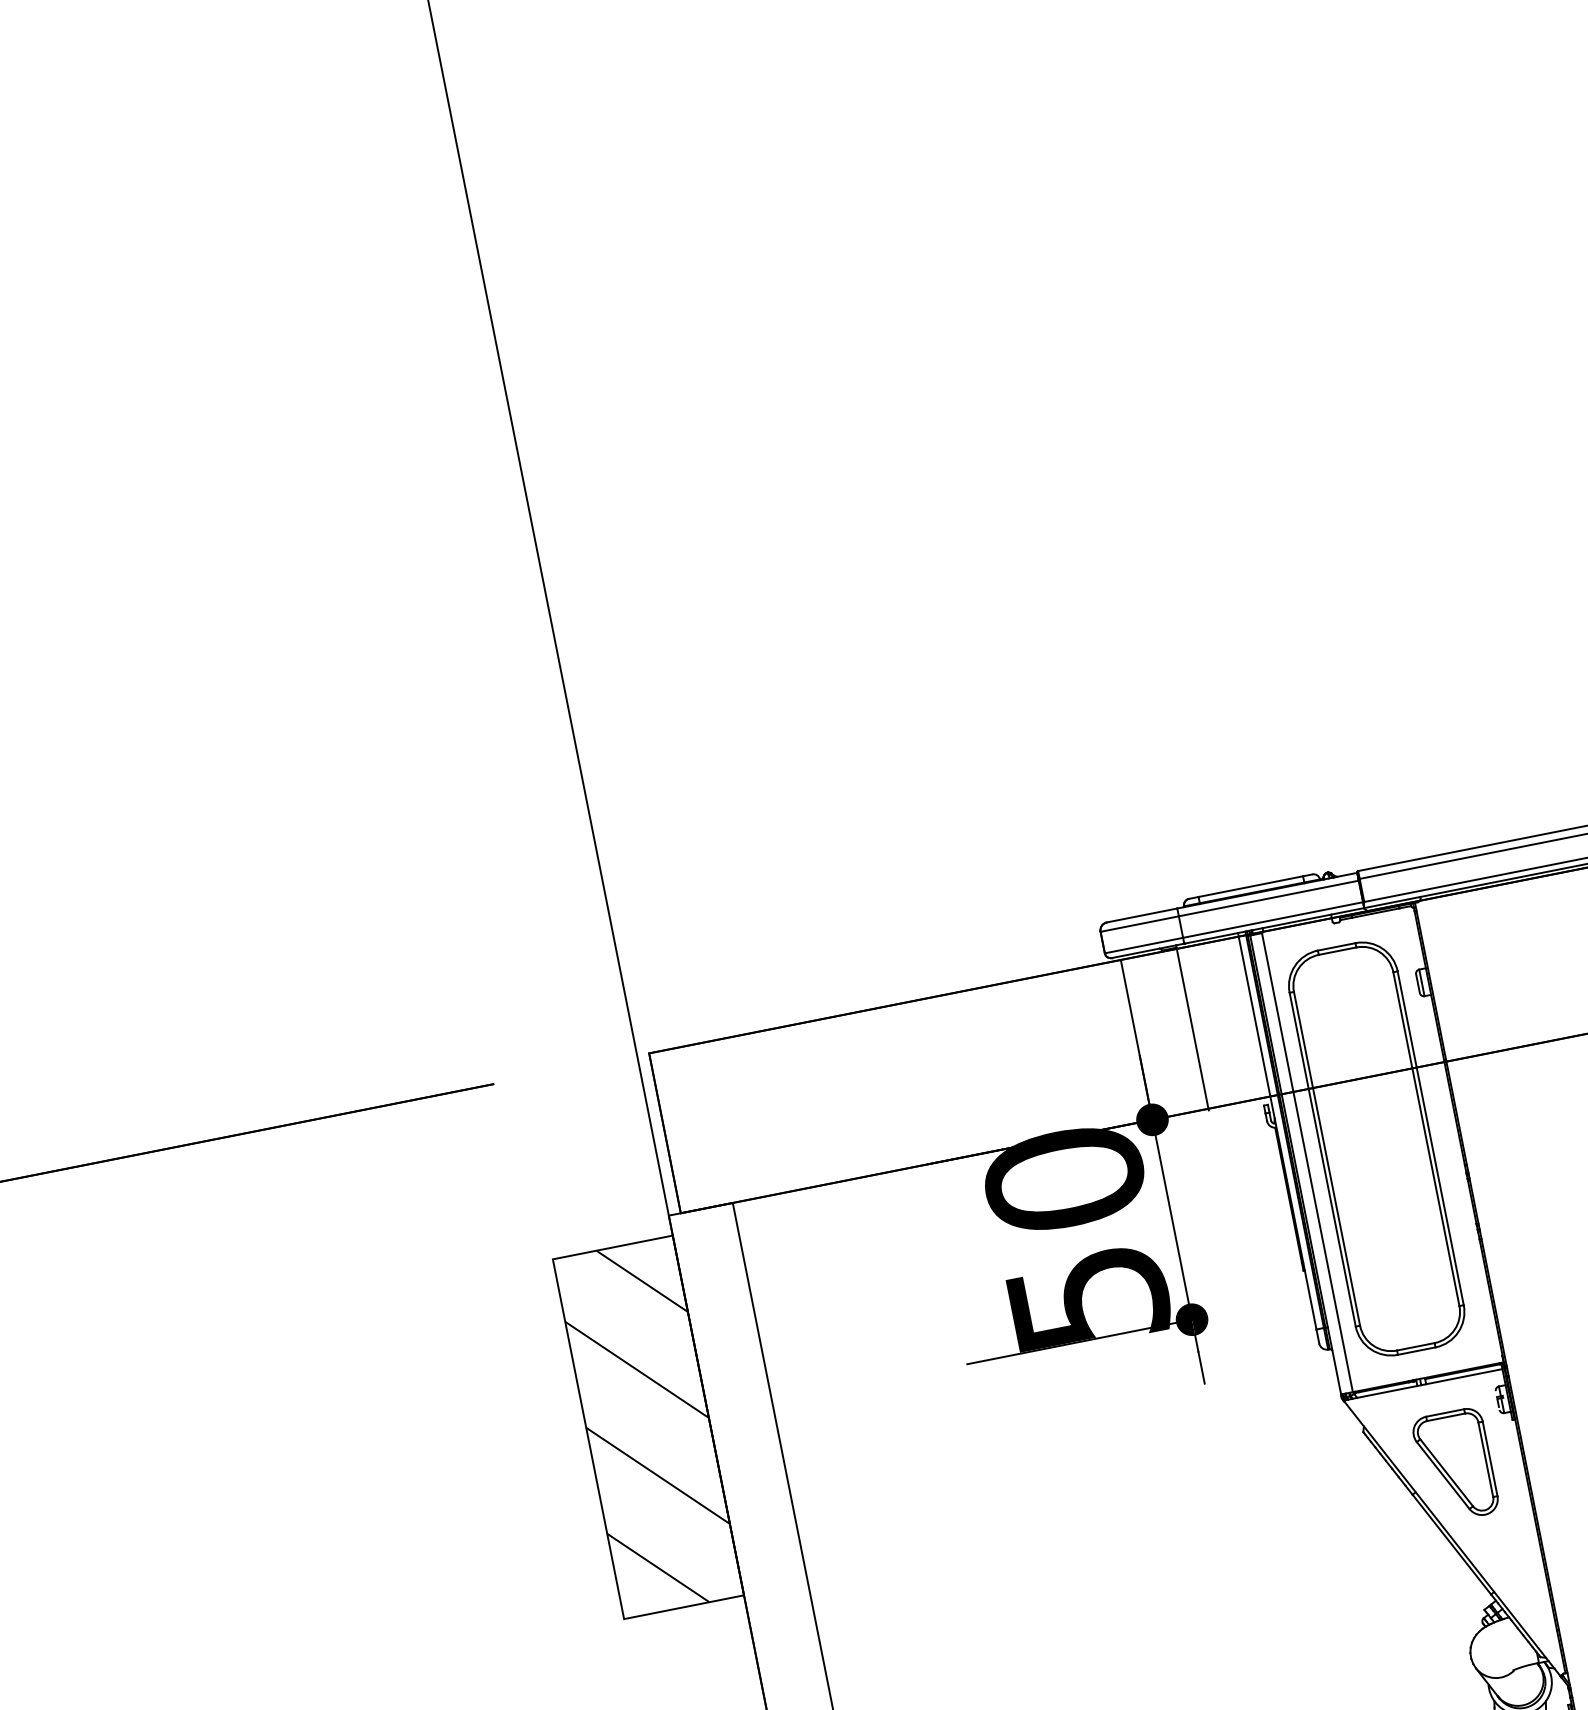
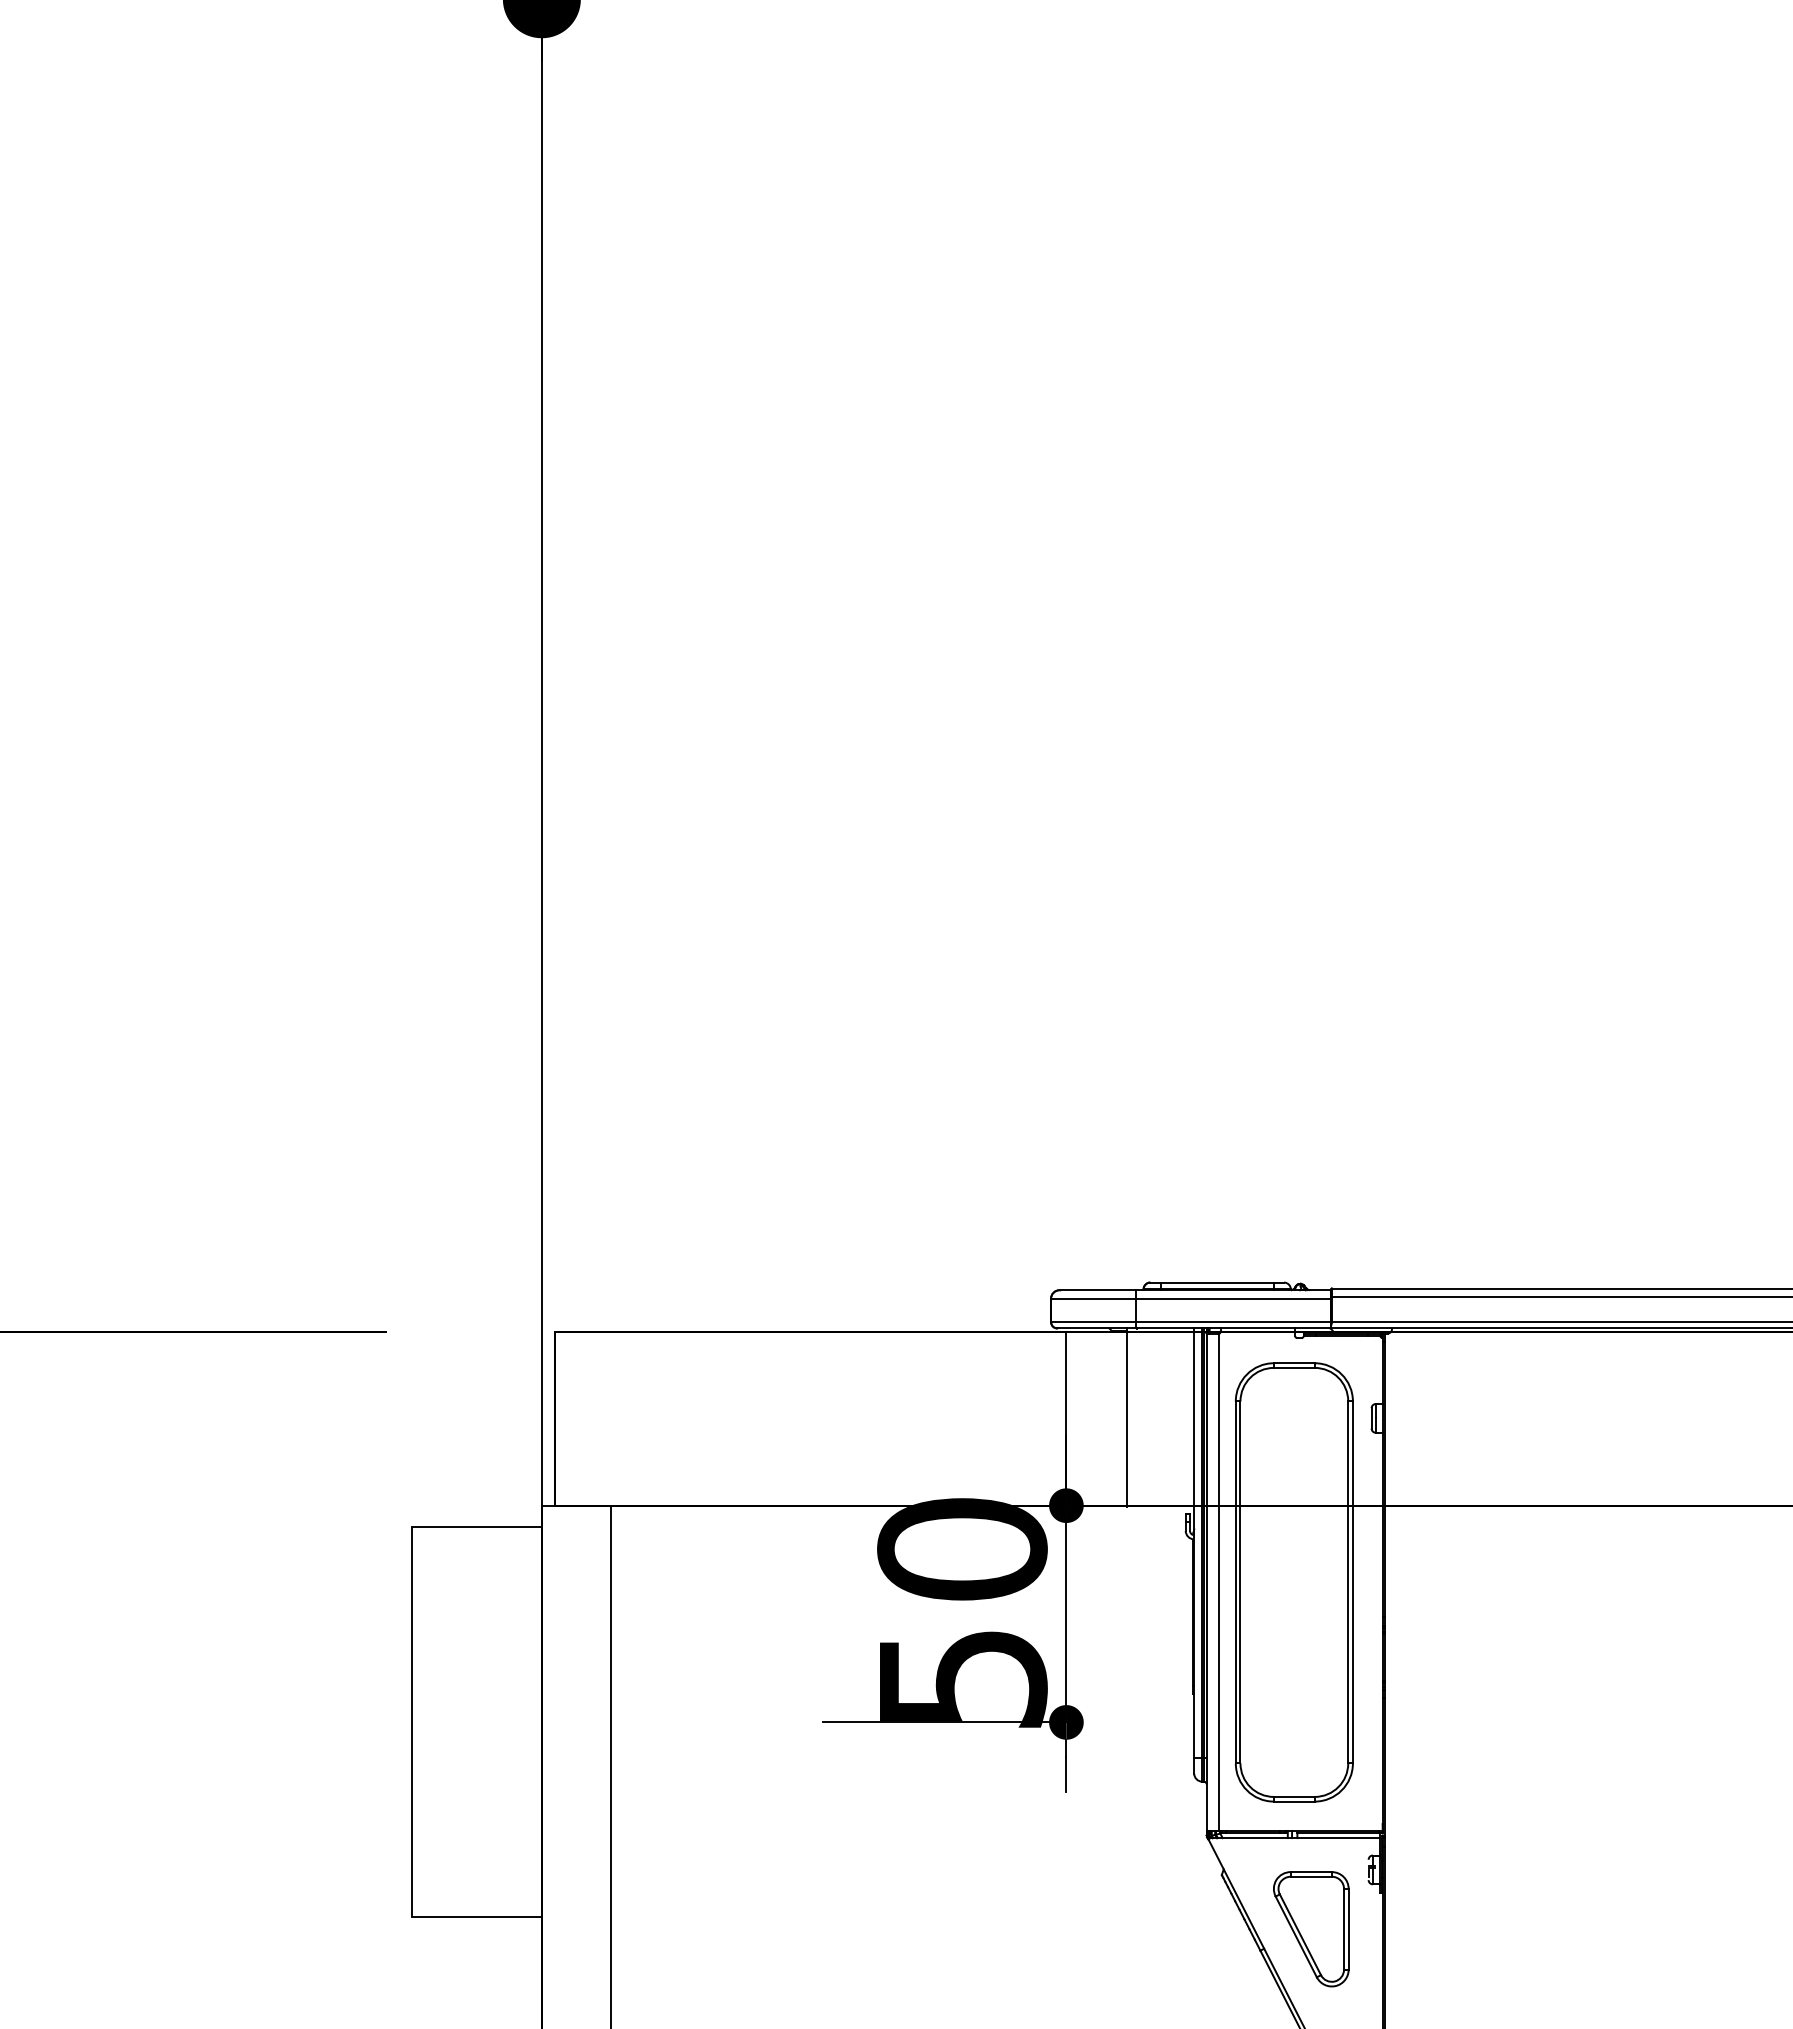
hatch: (648, 1427) -> (476, 1722), removed

